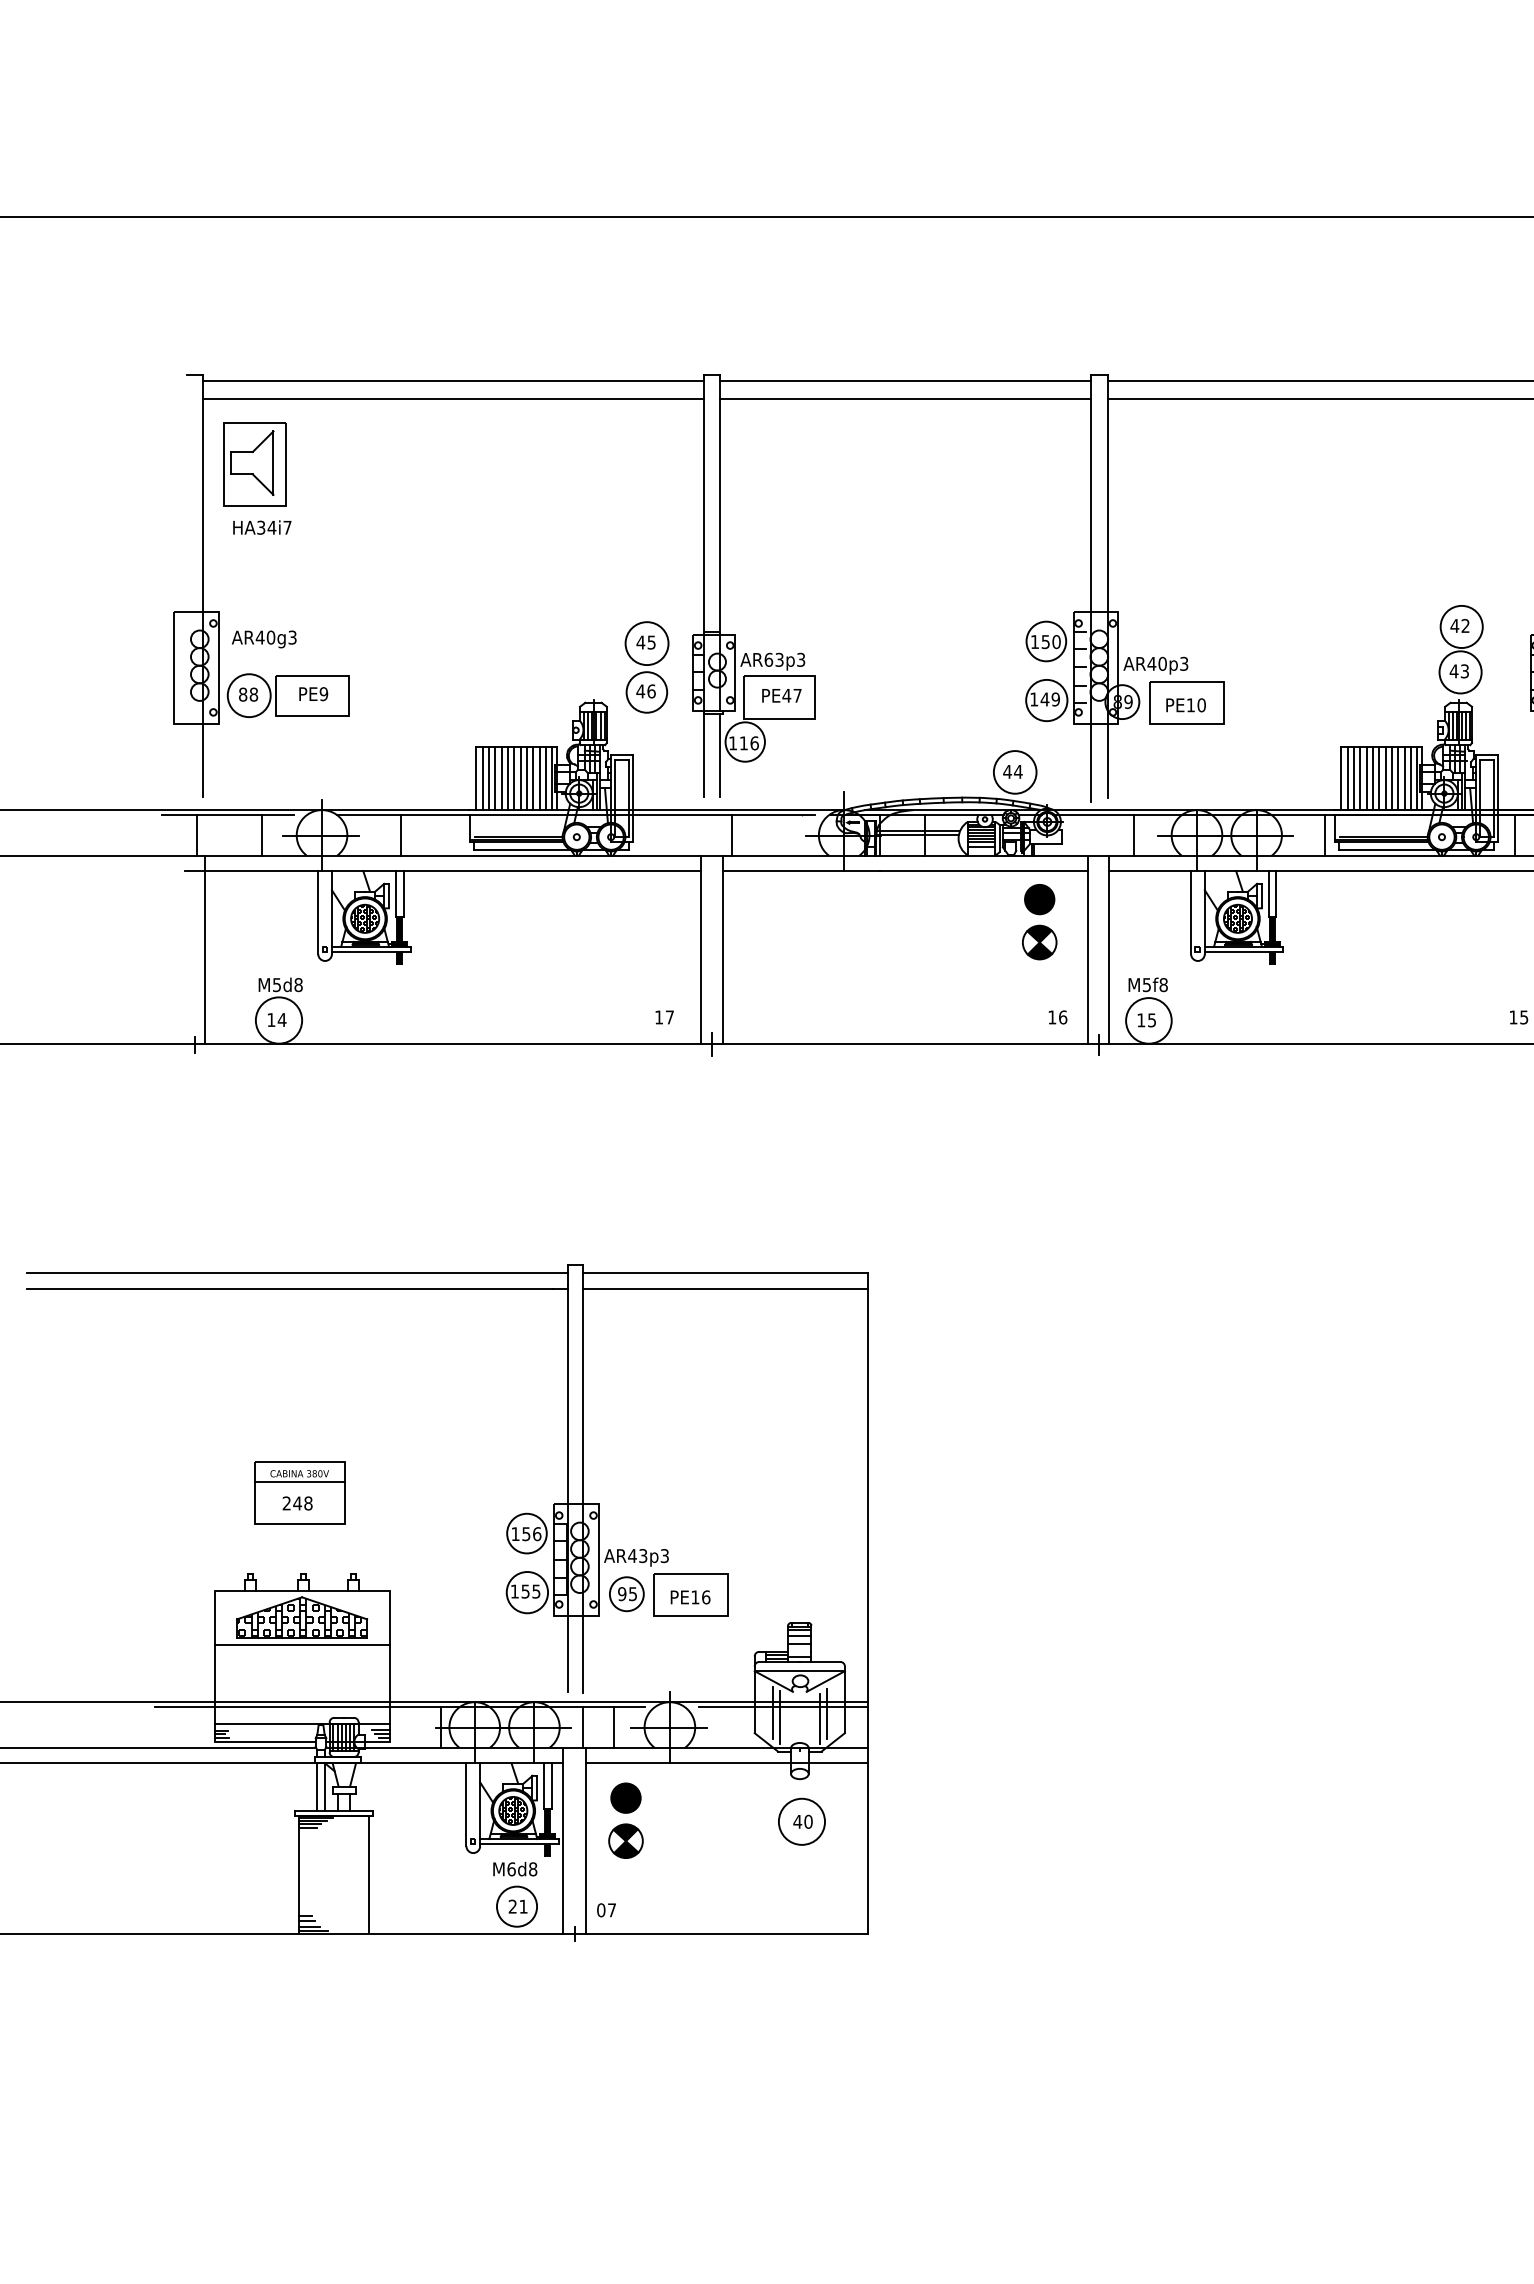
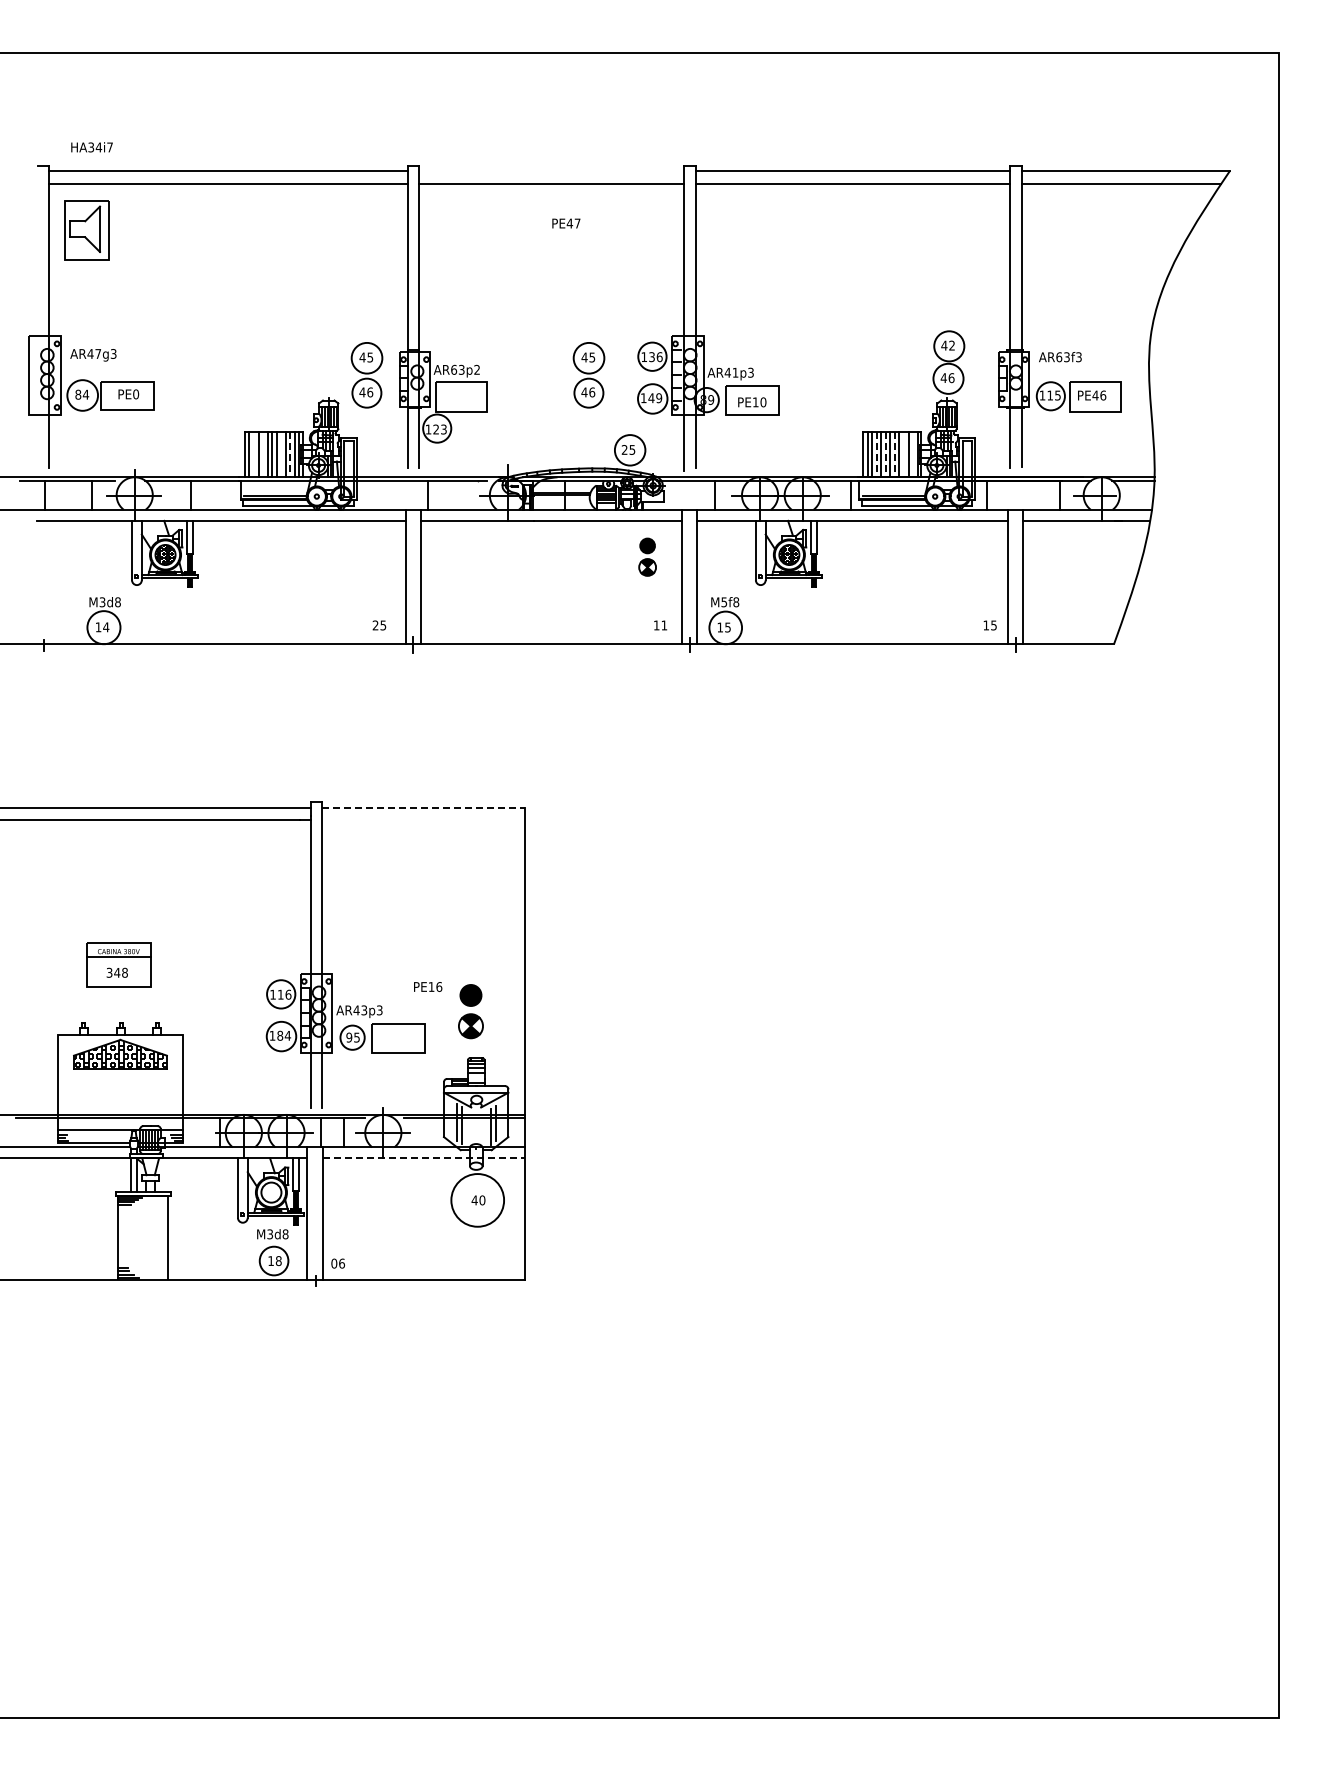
line: (905, 380) -> (551, 170), removed
text: (261, 527) -> (91, 147), moved
text: (271, 636) -> (98, 353), AR40g3 -> AR47g3
text: (1050, 641) -> (655, 356), 150 -> 136
text: (800, 659) -> (476, 369), AR63p3 -> AR63p2
text: (1162, 663) -> (735, 372), AR40p3 -> AR41p3
part: (956, 667) -> (588, 375), added
text: (1464, 671) -> (951, 378), 43 -> 46
text: (253, 694) -> (85, 394), 88 -> 84
text: (323, 694) -> (135, 394), PE9 -> PE0
text: (782, 695) -> (566, 223), moved
text: (748, 743) -> (439, 429), 116 -> 123
text: (1012, 771) -> (628, 449), 44 -> 25
line: (488, 778) -> (253, 454), removed
line: (502, 778) -> (263, 454), removed
line: (527, 778) -> (281, 454), removed
line: (1399, 778) -> (904, 454), removed
line: (1411, 778) -> (913, 454), removed
line: (539, 779) -> (290, 455), solid -> dashed
line: (1359, 779) -> (876, 455), solid -> dashed
line: (1372, 779) -> (885, 455), solid -> dashed
line: (1385, 779) -> (894, 455), solid -> dashed
part: (1039, 920) -> (647, 556), size x0.7
line: (205, 948) -> (51, 576), removed
text: (276, 983) -> (102, 601), M5d8 -> M3d8
text: (664, 1017) -> (379, 625), 17 -> 25
text: (1063, 1017) -> (664, 625), 16 -> 11
line: (726, 1273) -> (423, 808), solid -> dashed
line: (726, 1288) -> (423, 819), removed
text: (286, 1502) -> (109, 972), 248 -> 348
text: (525, 1533) -> (280, 994), 156 -> 116
text: (531, 1591) -> (284, 1035), 155 -> 184
text: (691, 1596) -> (428, 986), moved
line: (302, 1644) -> (120, 1073), removed
line: (727, 1763) -> (424, 1158), solid -> dashed
hatch: (513, 1810) -> (271, 1192), removed
part: (625, 1820) -> (470, 1011), moved
circle: (801, 1820) -> (477, 1199), size x1.6
text: (512, 1869) -> (270, 1234), M6d8 -> M3d8
text: (517, 1907) -> (274, 1261), 21 -> 18
text: (612, 1910) -> (342, 1263), 07 -> 06

